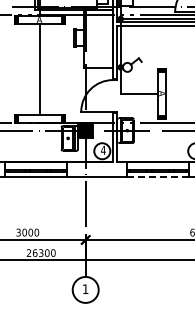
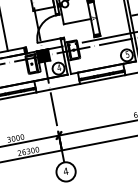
line: (158, 177) -> (103, 79), dashed -> solid
text: (85, 288) -> (65, 170), 1 -> 4

